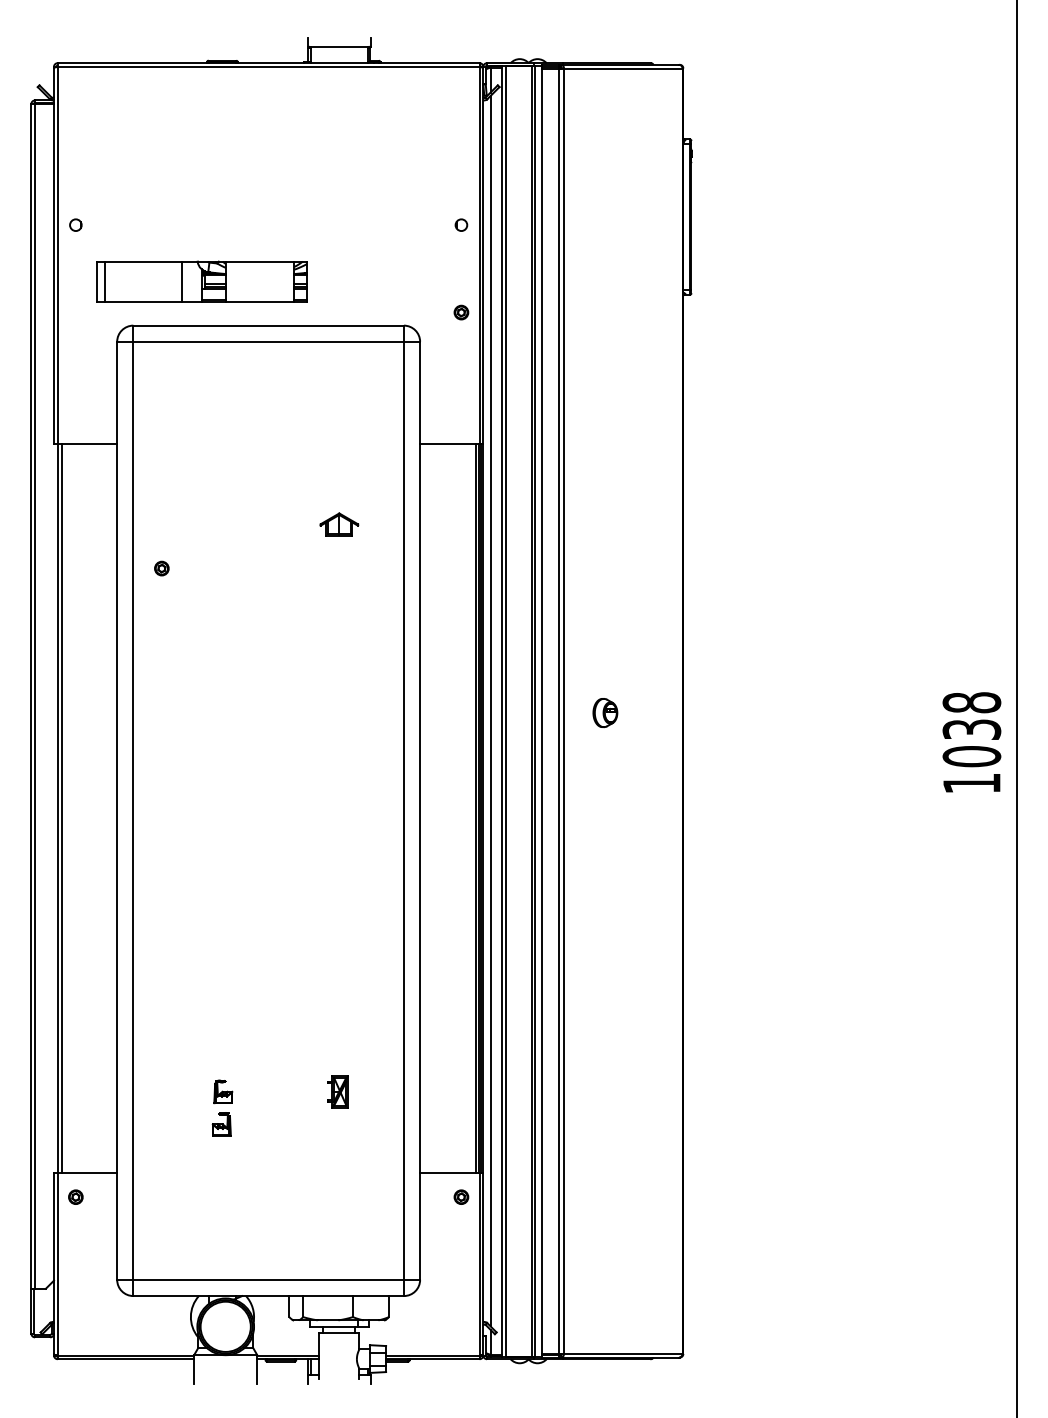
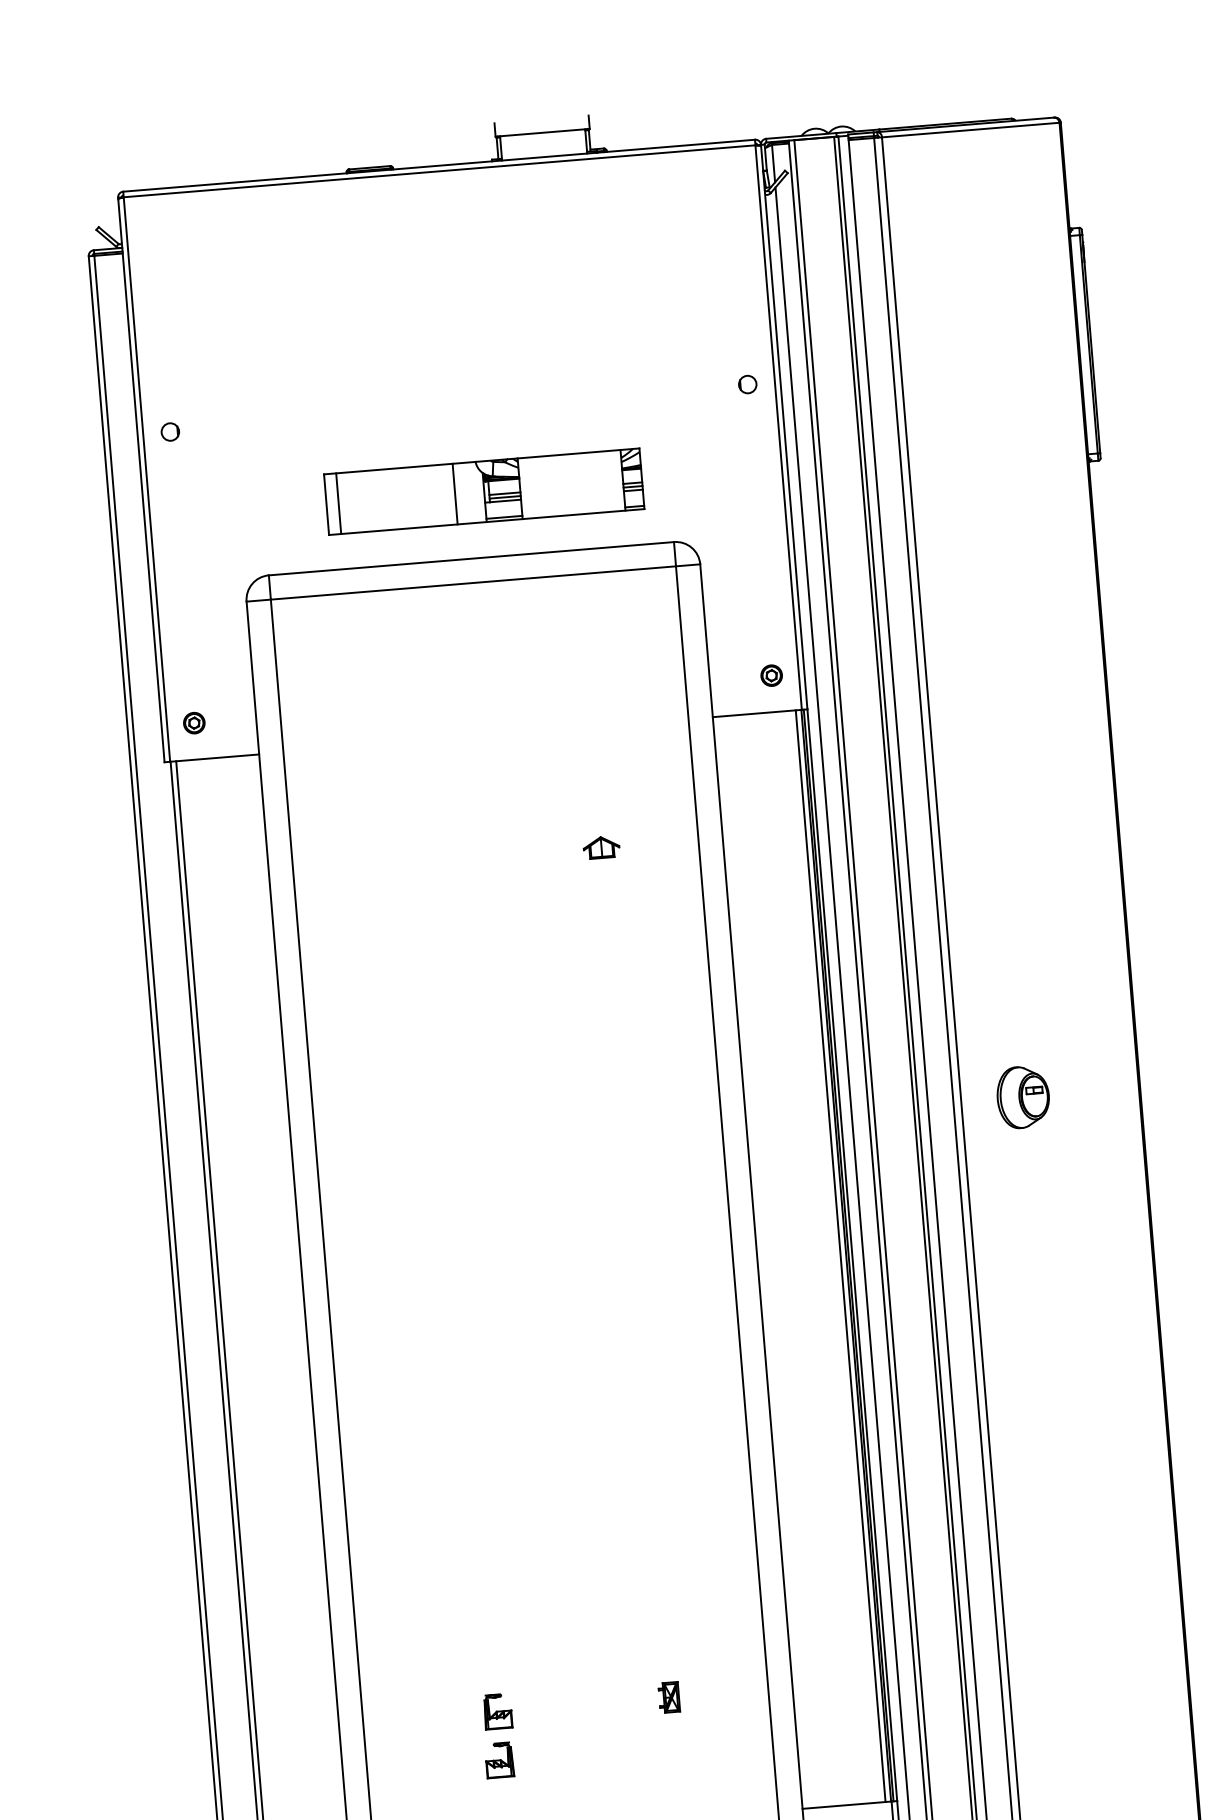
part: (201, 281) -> (483, 491), moved
part: (461, 312) -> (771, 675), moved
part: (338, 523) -> (600, 846), size x0.62
part: (161, 568) -> (193, 723), moved
part: (605, 712) -> (1023, 1096), size x1.43
part: (337, 1091) -> (668, 1697), size x0.62

